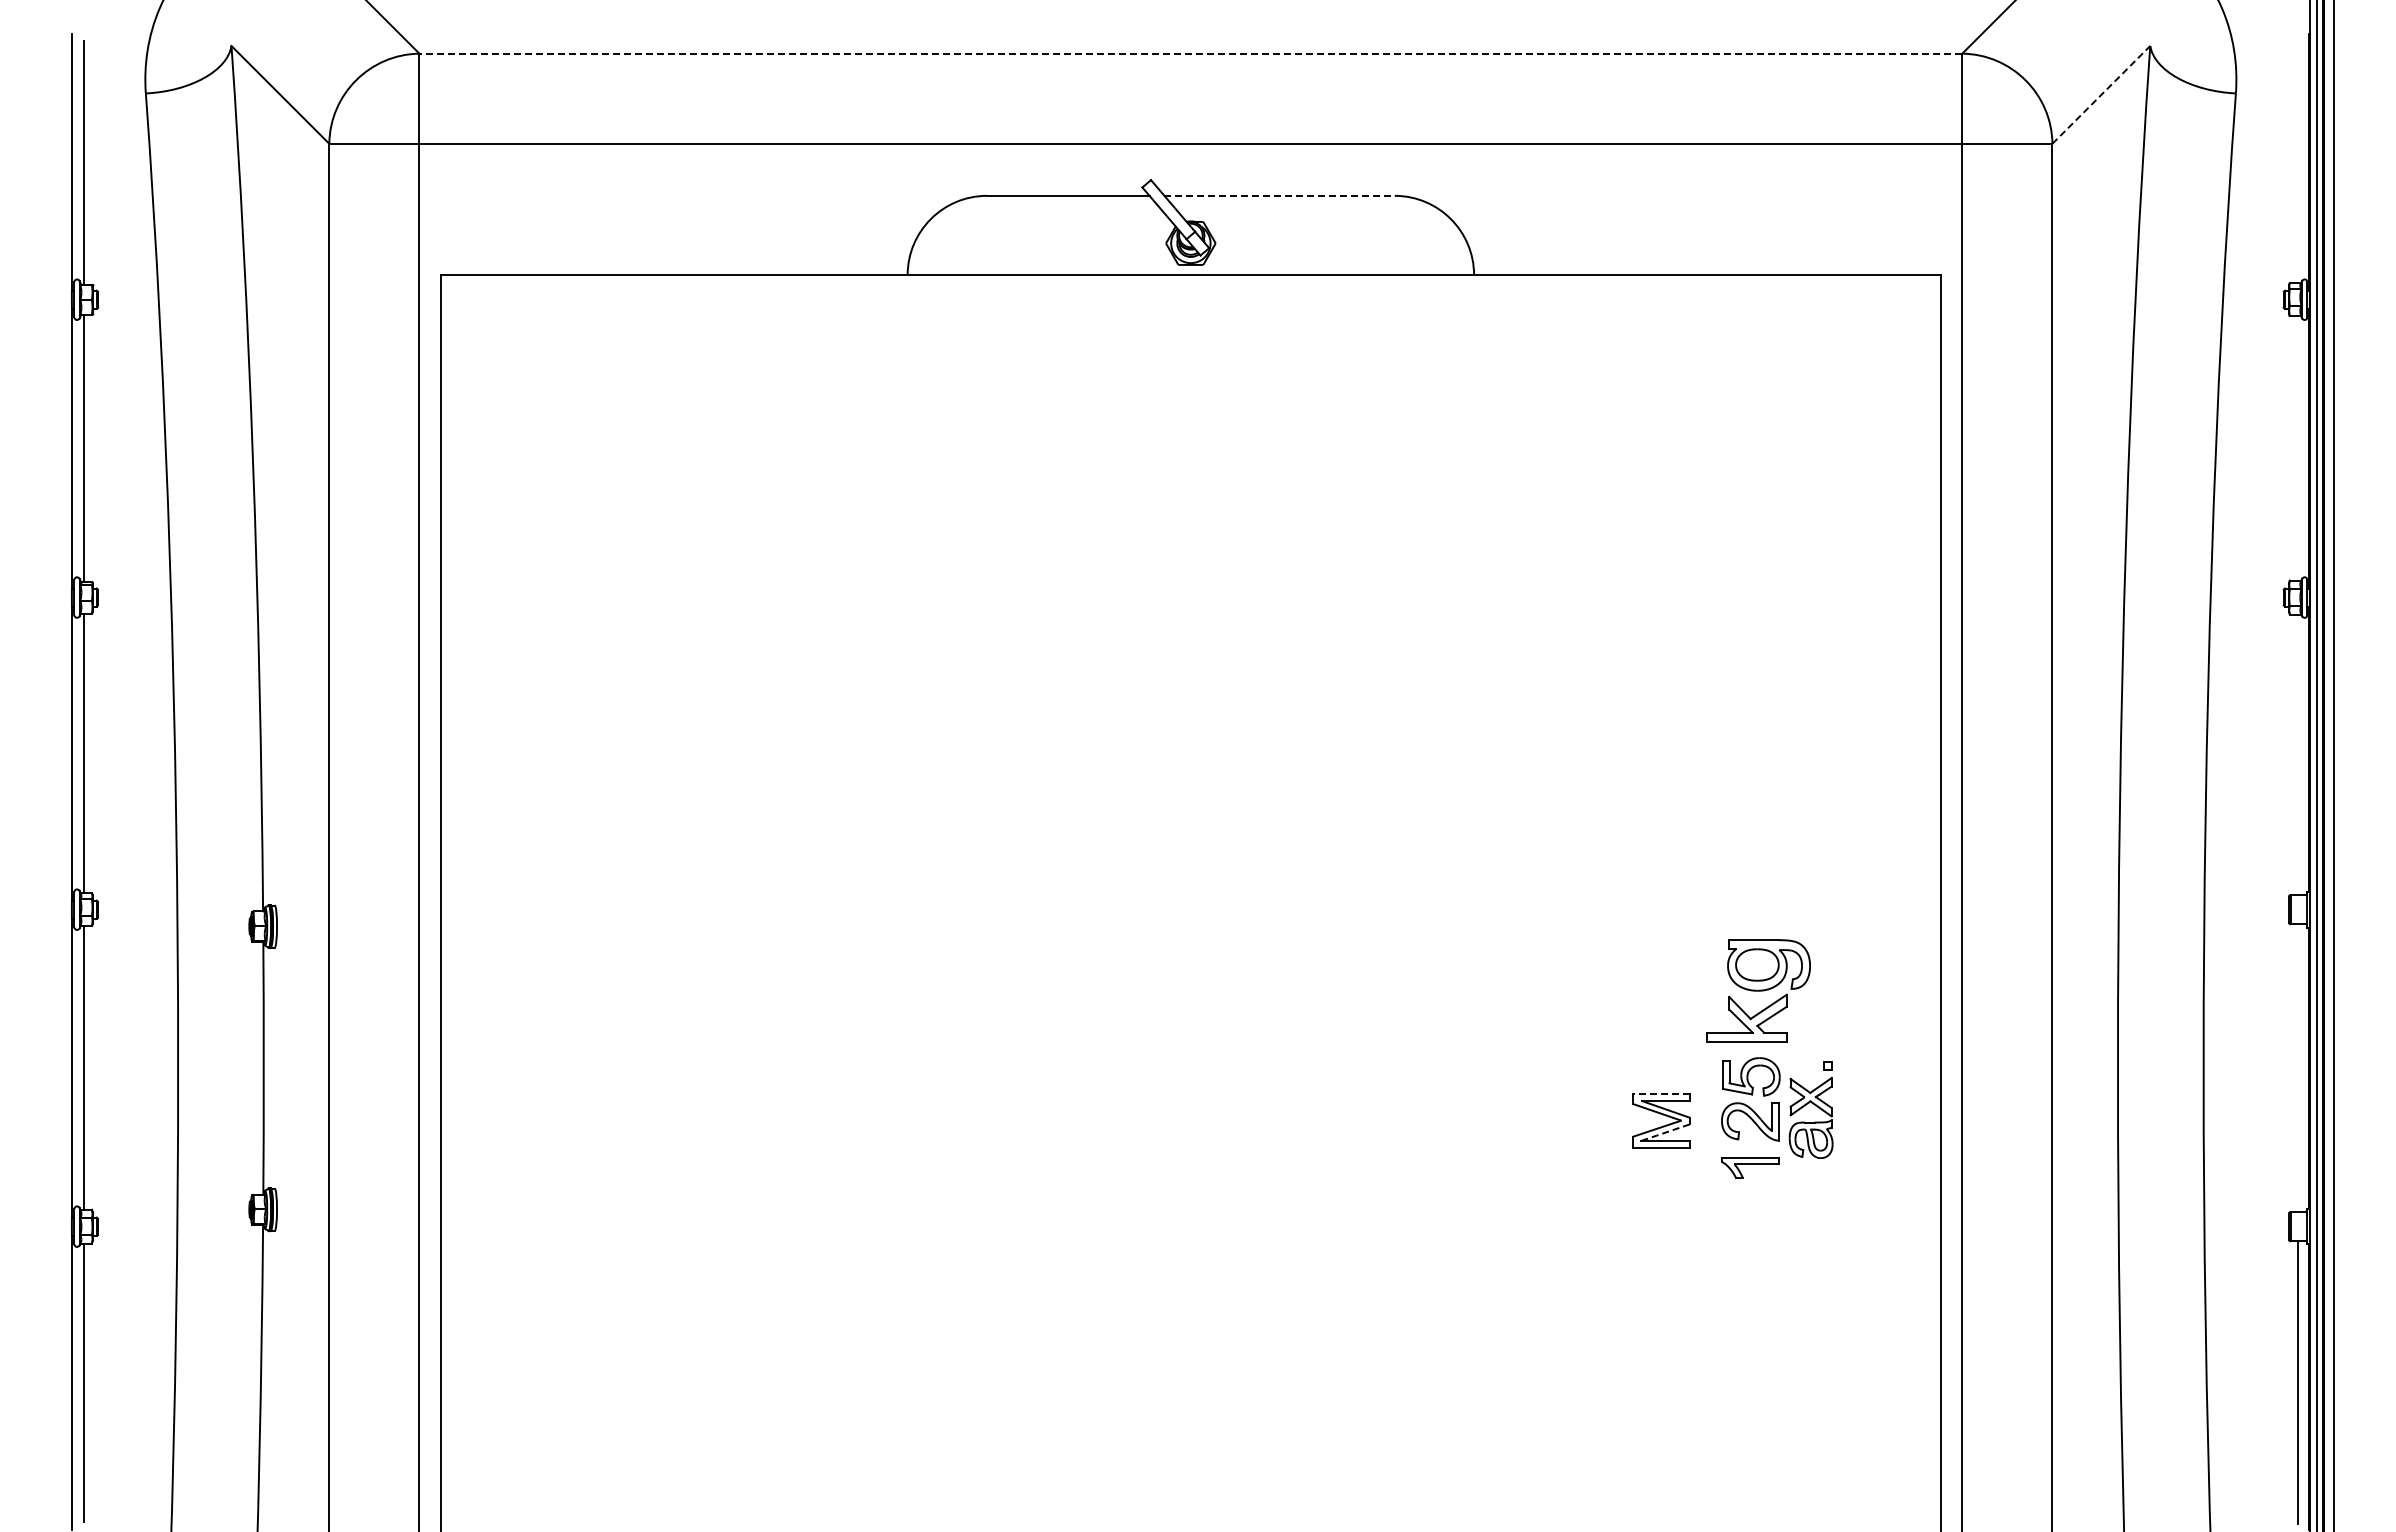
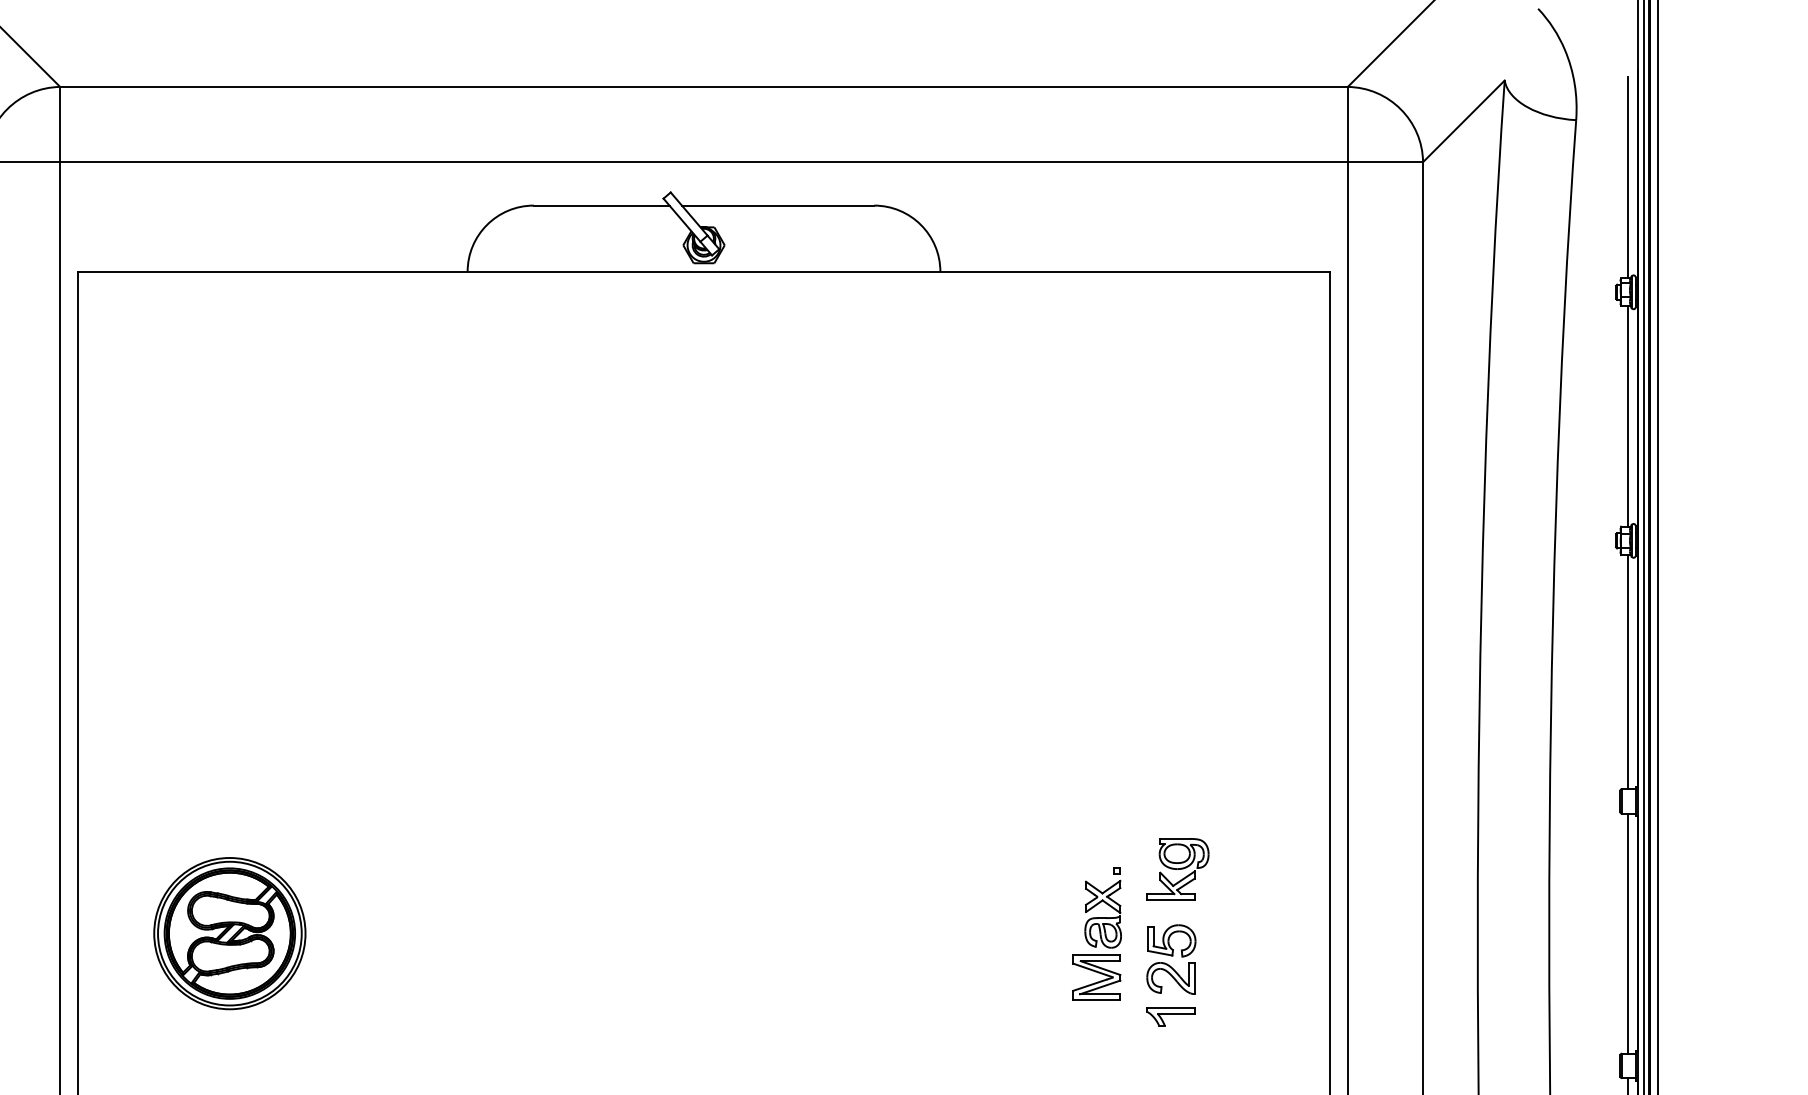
line: (1190, 53) -> (703, 86), dashed -> solid
line: (2101, 94) -> (1464, 121), dashed -> solid
line: (2298, 161) -> (1628, 176), added
line: (1280, 195) -> (778, 205), dashed -> solid
line: (2298, 448) -> (1628, 416), added
line: (2298, 754) -> (1628, 671), added
part: (1758, 990) -> (1177, 868), size x0.71
part: (622, 1067) -> (229, 933), added
line: (2298, 1067) -> (1628, 933), added
line: (1660, 1093) -> (1095, 954), dashed -> solid
part: (1810, 1109) -> (1102, 907), moved
line: (1666, 1132) -> (1100, 987), dashed -> solid

